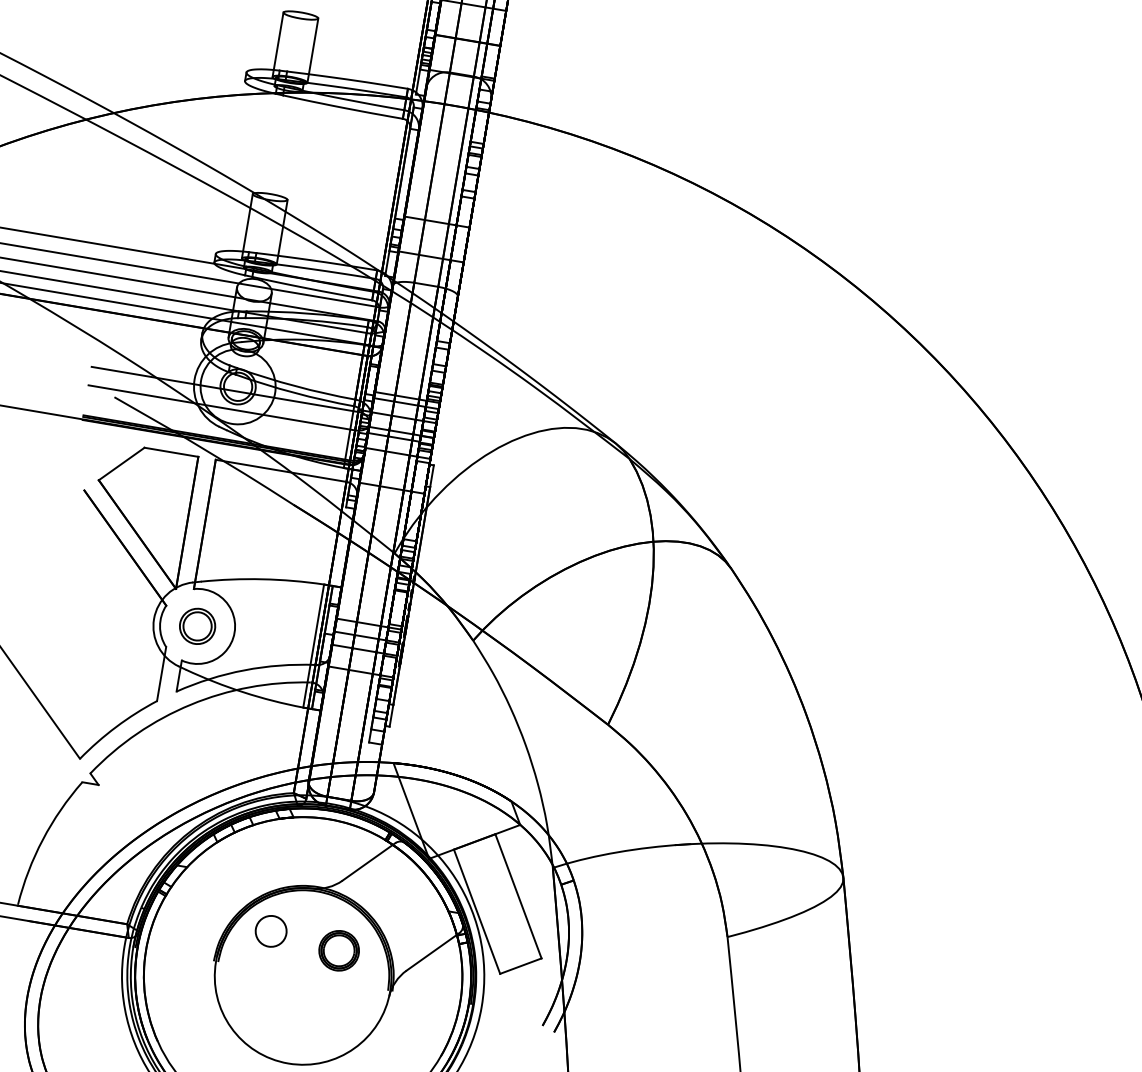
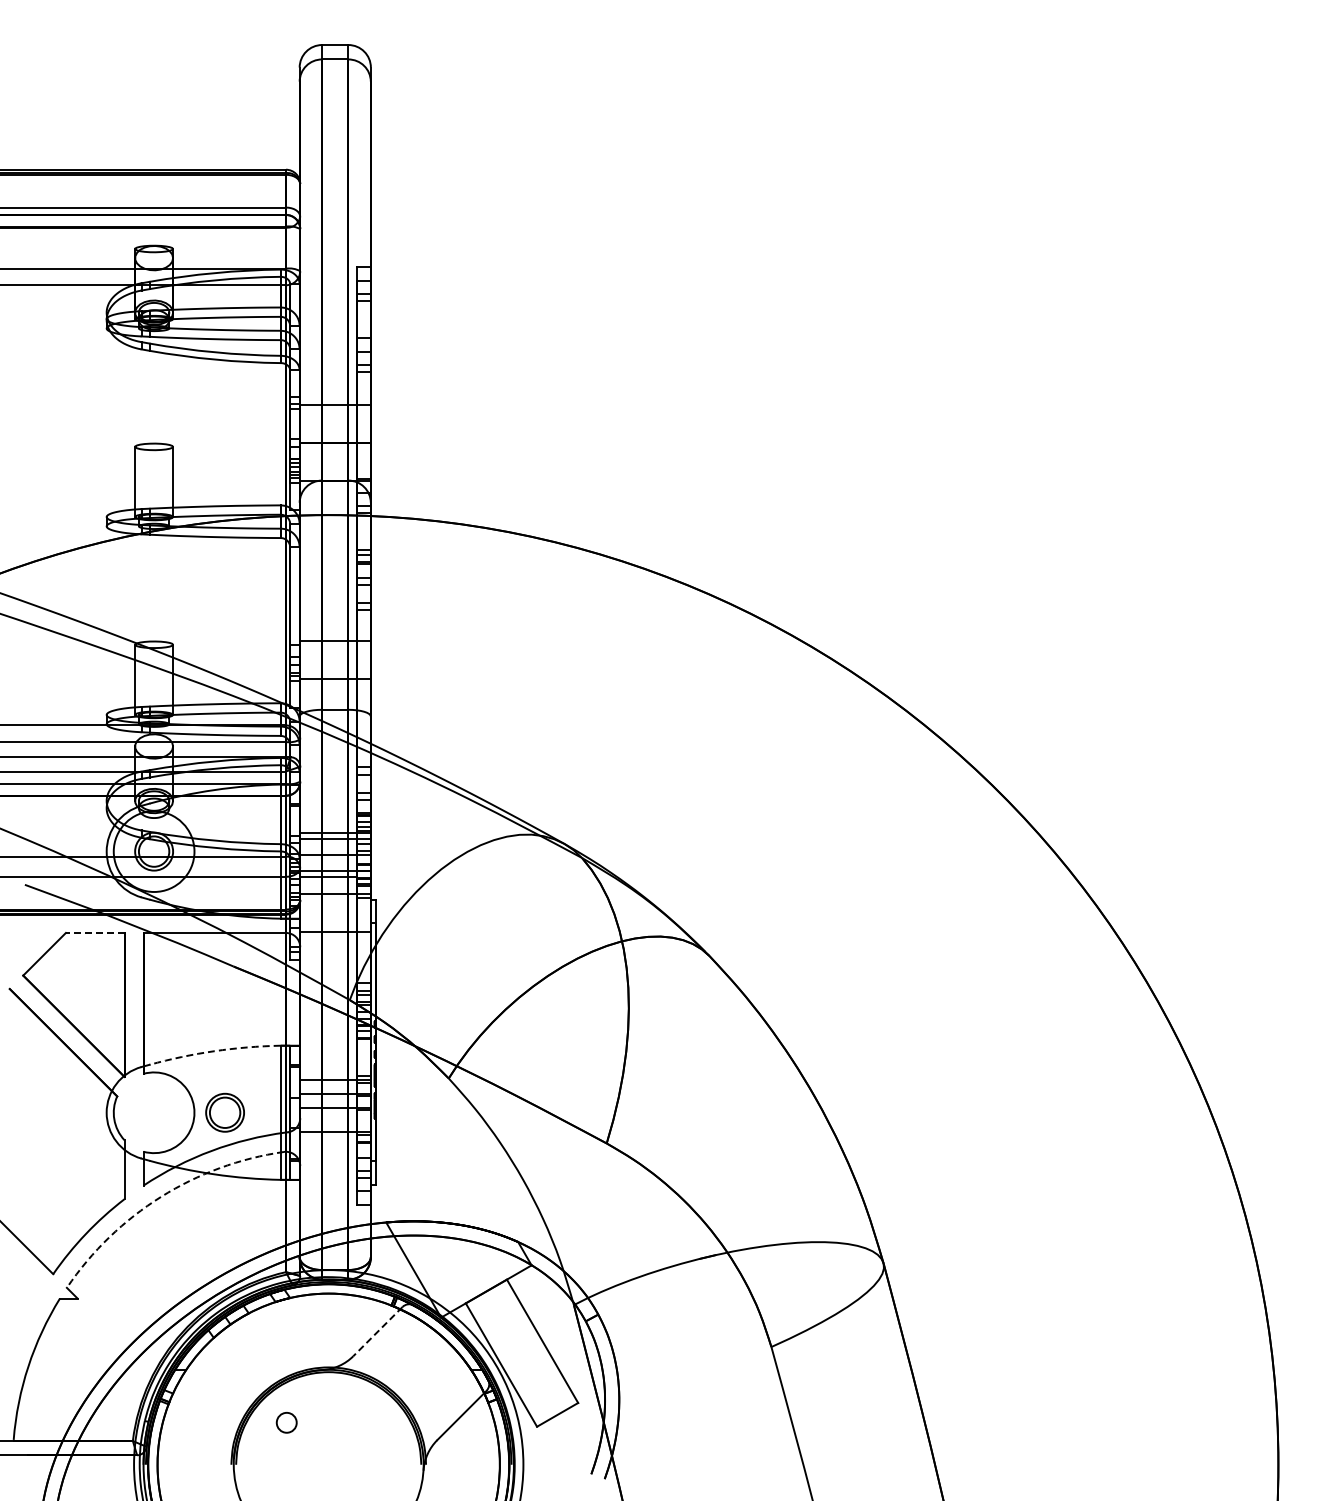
line: (170, 451) -> (94, 932), solid -> dashed
arc: (262, 579) -> (214, 1051), solid -> dashed
part: (197, 626) -> (224, 1112), moved
arc: (191, 704) -> (161, 1196), solid -> dashed
line: (368, 861) -> (377, 1331), solid -> dashed
circle: (270, 931) -> (286, 1422), size x0.6
part: (339, 951) -> (362, 1431), removed

